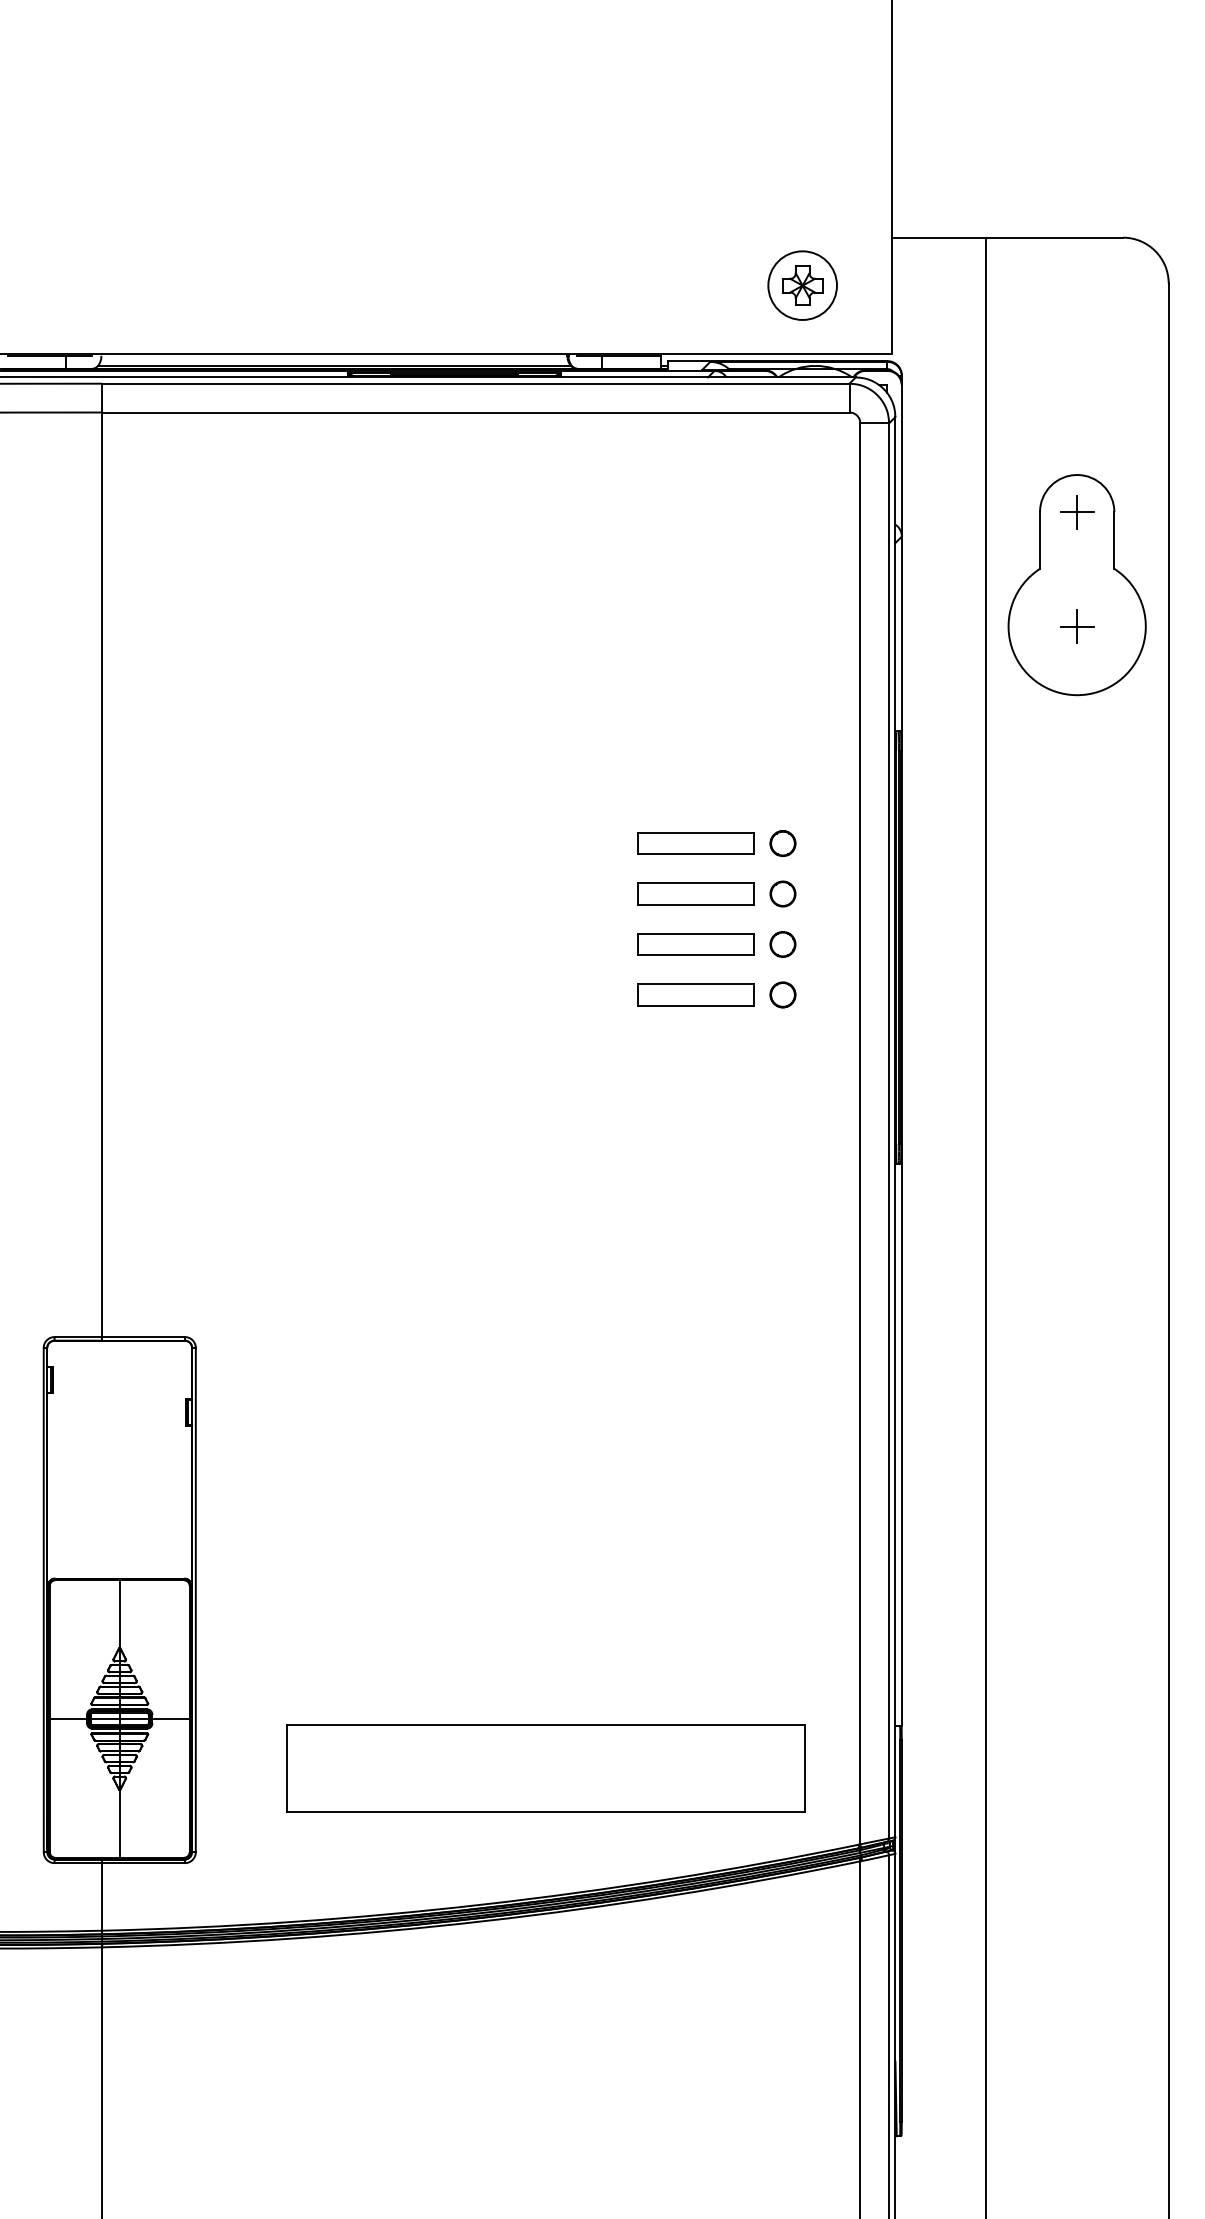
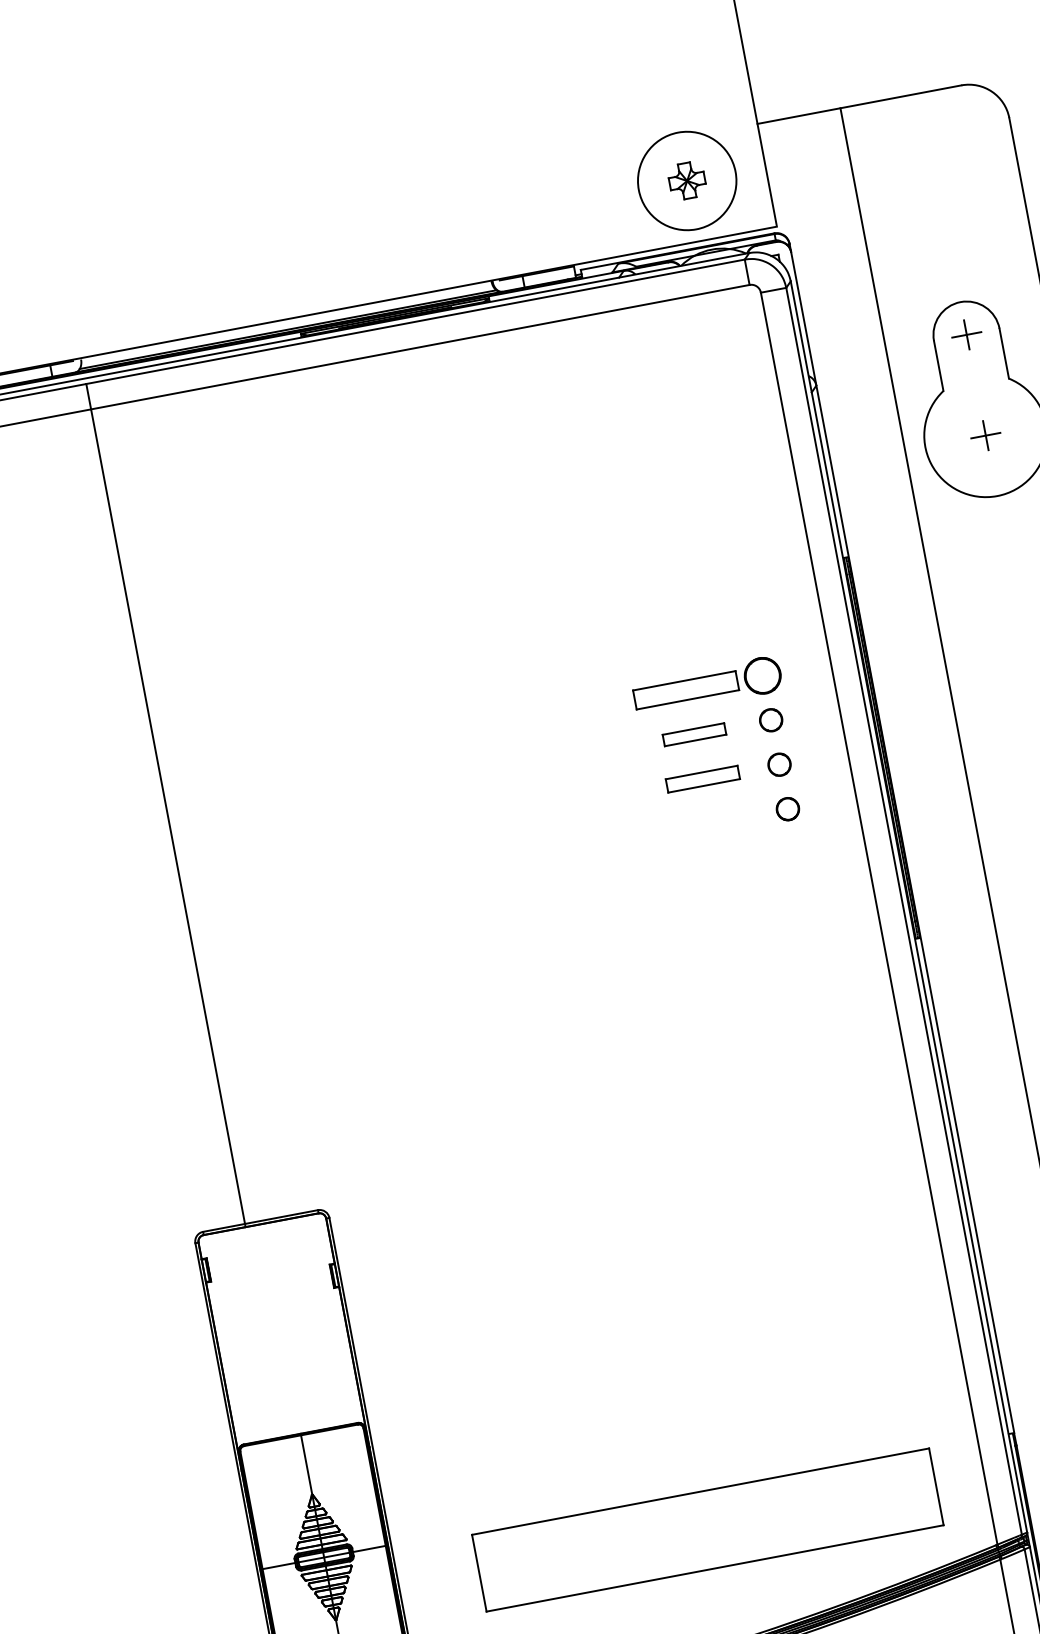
circle: (802, 285) -> (687, 180), size x1.6
circle: (782, 843) -> (762, 675), size x1.6
part: (695, 893) -> (693, 734), size x0.6
part: (695, 944) -> (702, 779), size x0.7
part: (695, 994) -> (710, 823), removed

